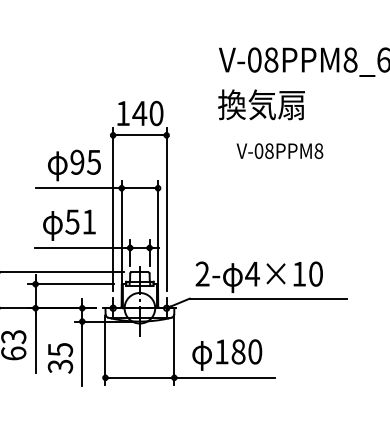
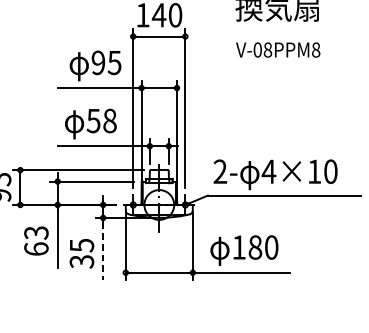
text: (279, 150) -> (277, 49), moved
text: (89, 221) -> (110, 120), 51 -> 58
line: (82, 355) -> (103, 250), solid -> dashed

